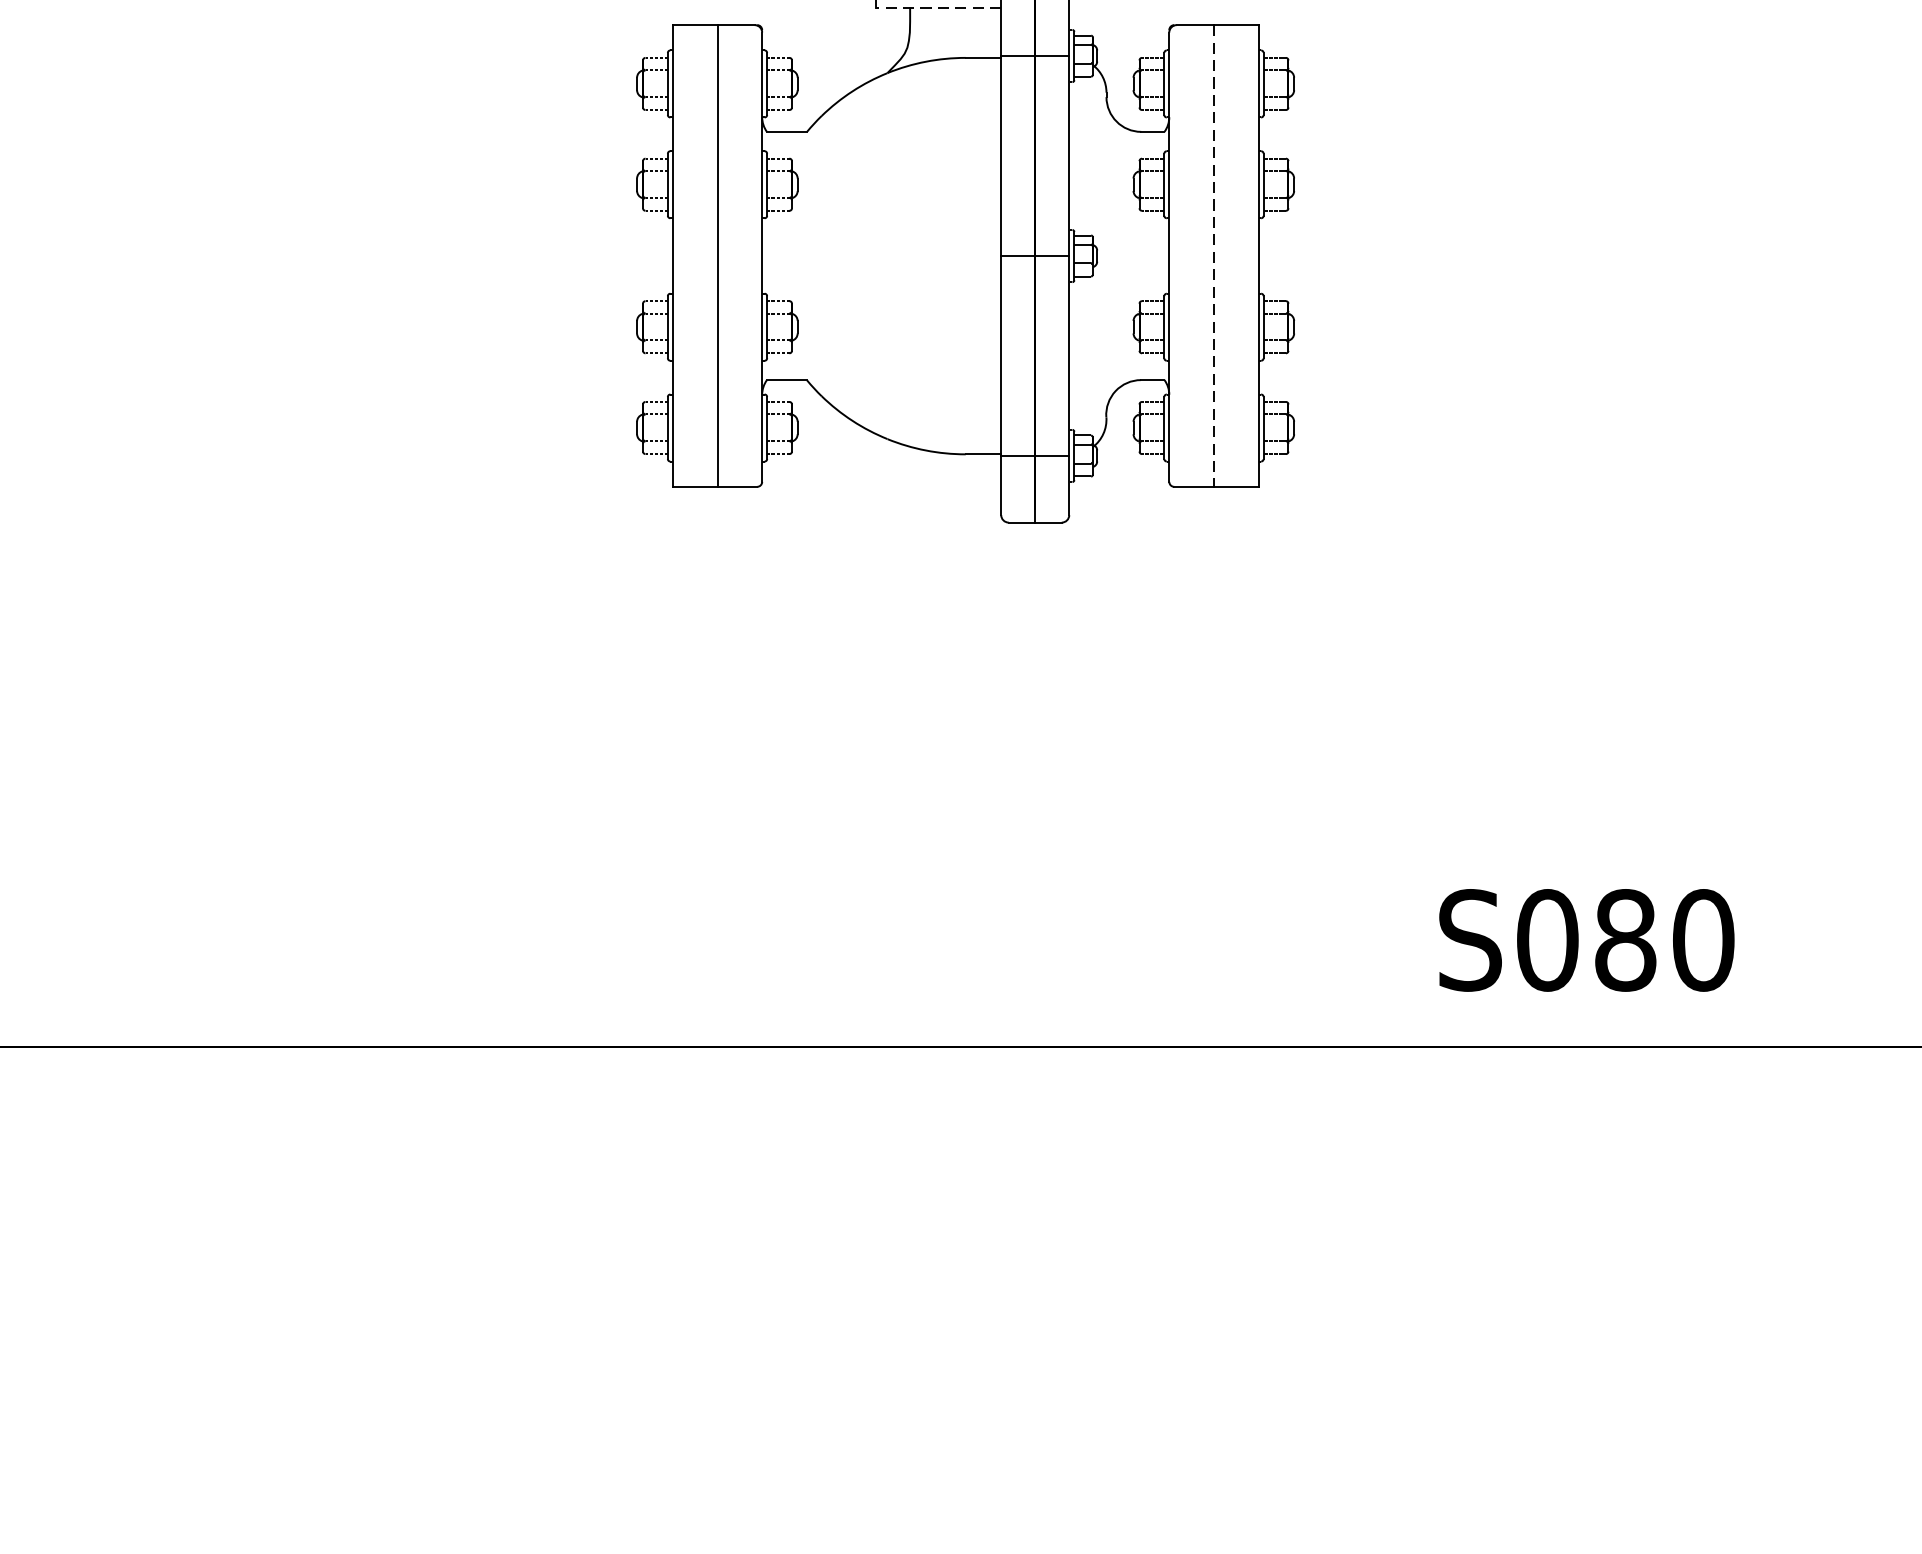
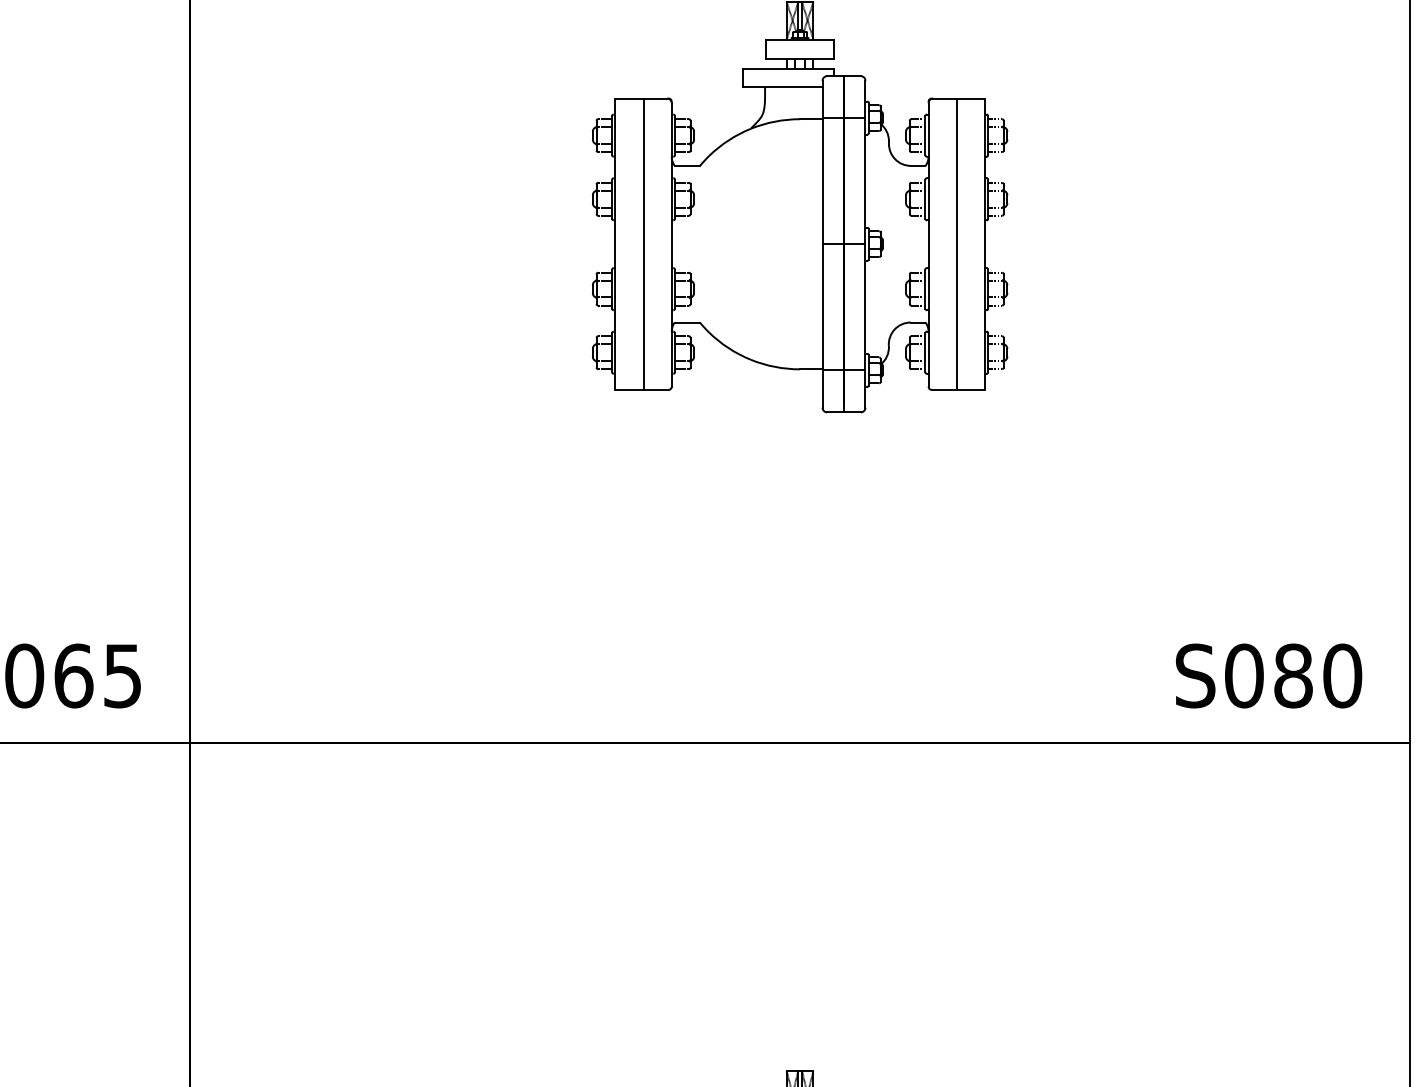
line: (939, 7) -> (783, 87), dashed -> solid
line: (1213, 256) -> (956, 244), dashed -> solid
text: (1587, 939) -> (1269, 675), moved

